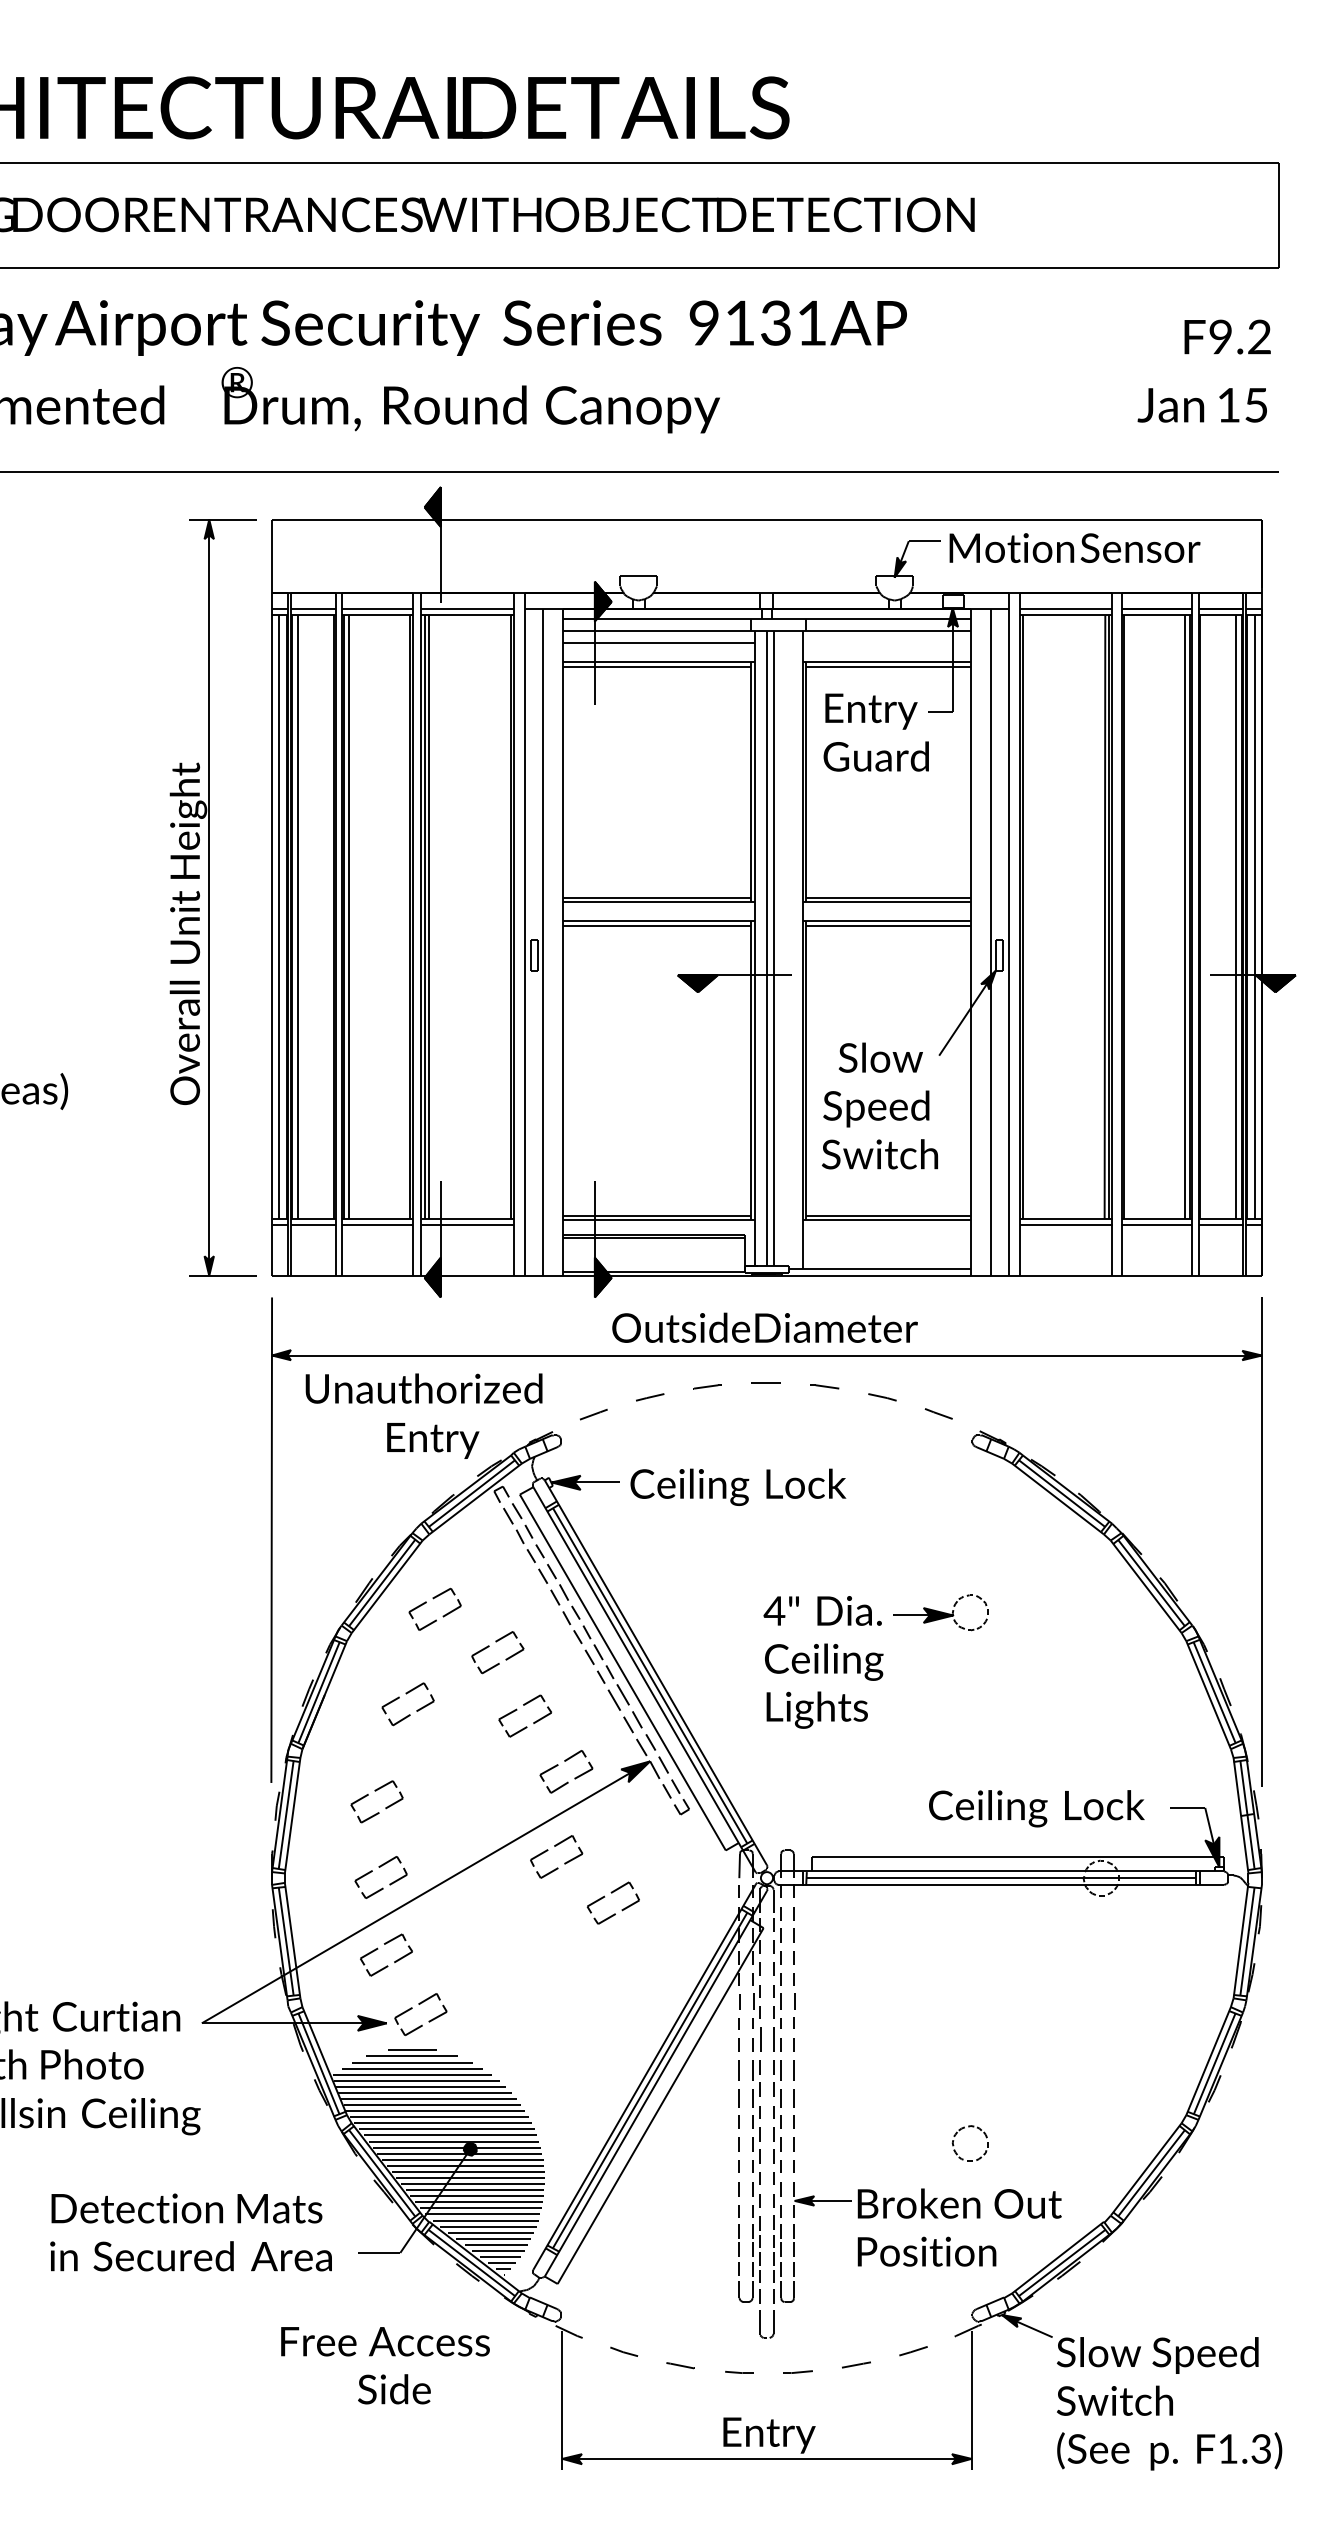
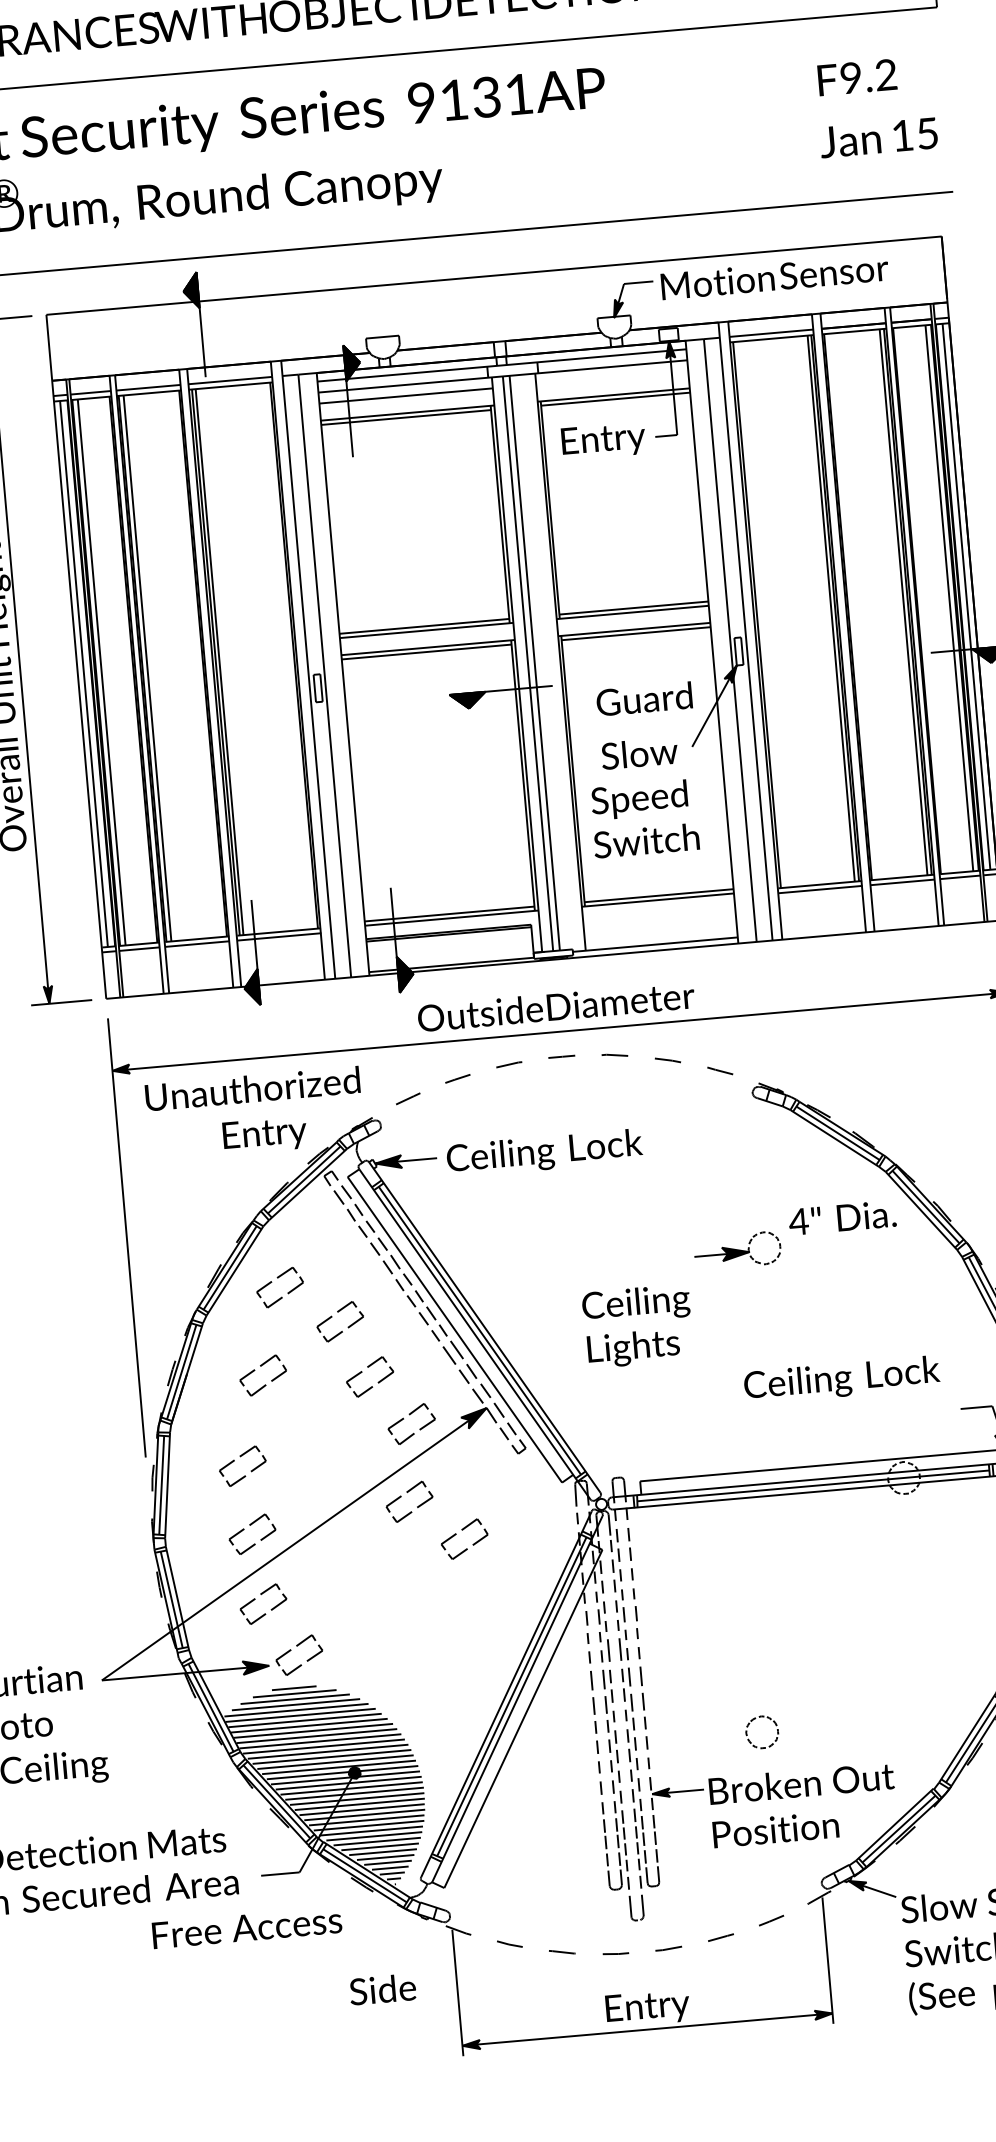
text: (1227, 336) -> (857, 77), moved
text: (875, 756) -> (643, 699), moved
text: (822, 1610) -> (842, 1217), moved
text: (1036, 1808) -> (841, 1379), moved
part: (954, 2145) -> (747, 1735), moved
text: (385, 2341) -> (247, 1927), moved
text: (394, 2389) -> (382, 1989), moved

